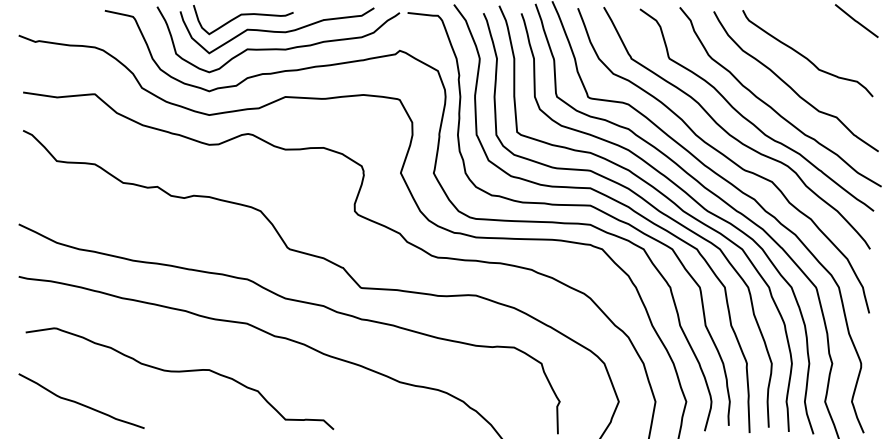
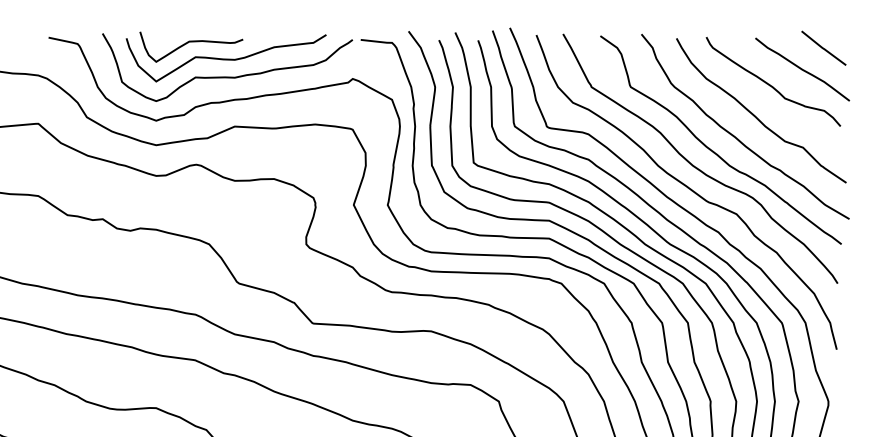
curve: (836, 41) -> (802, 69), added

